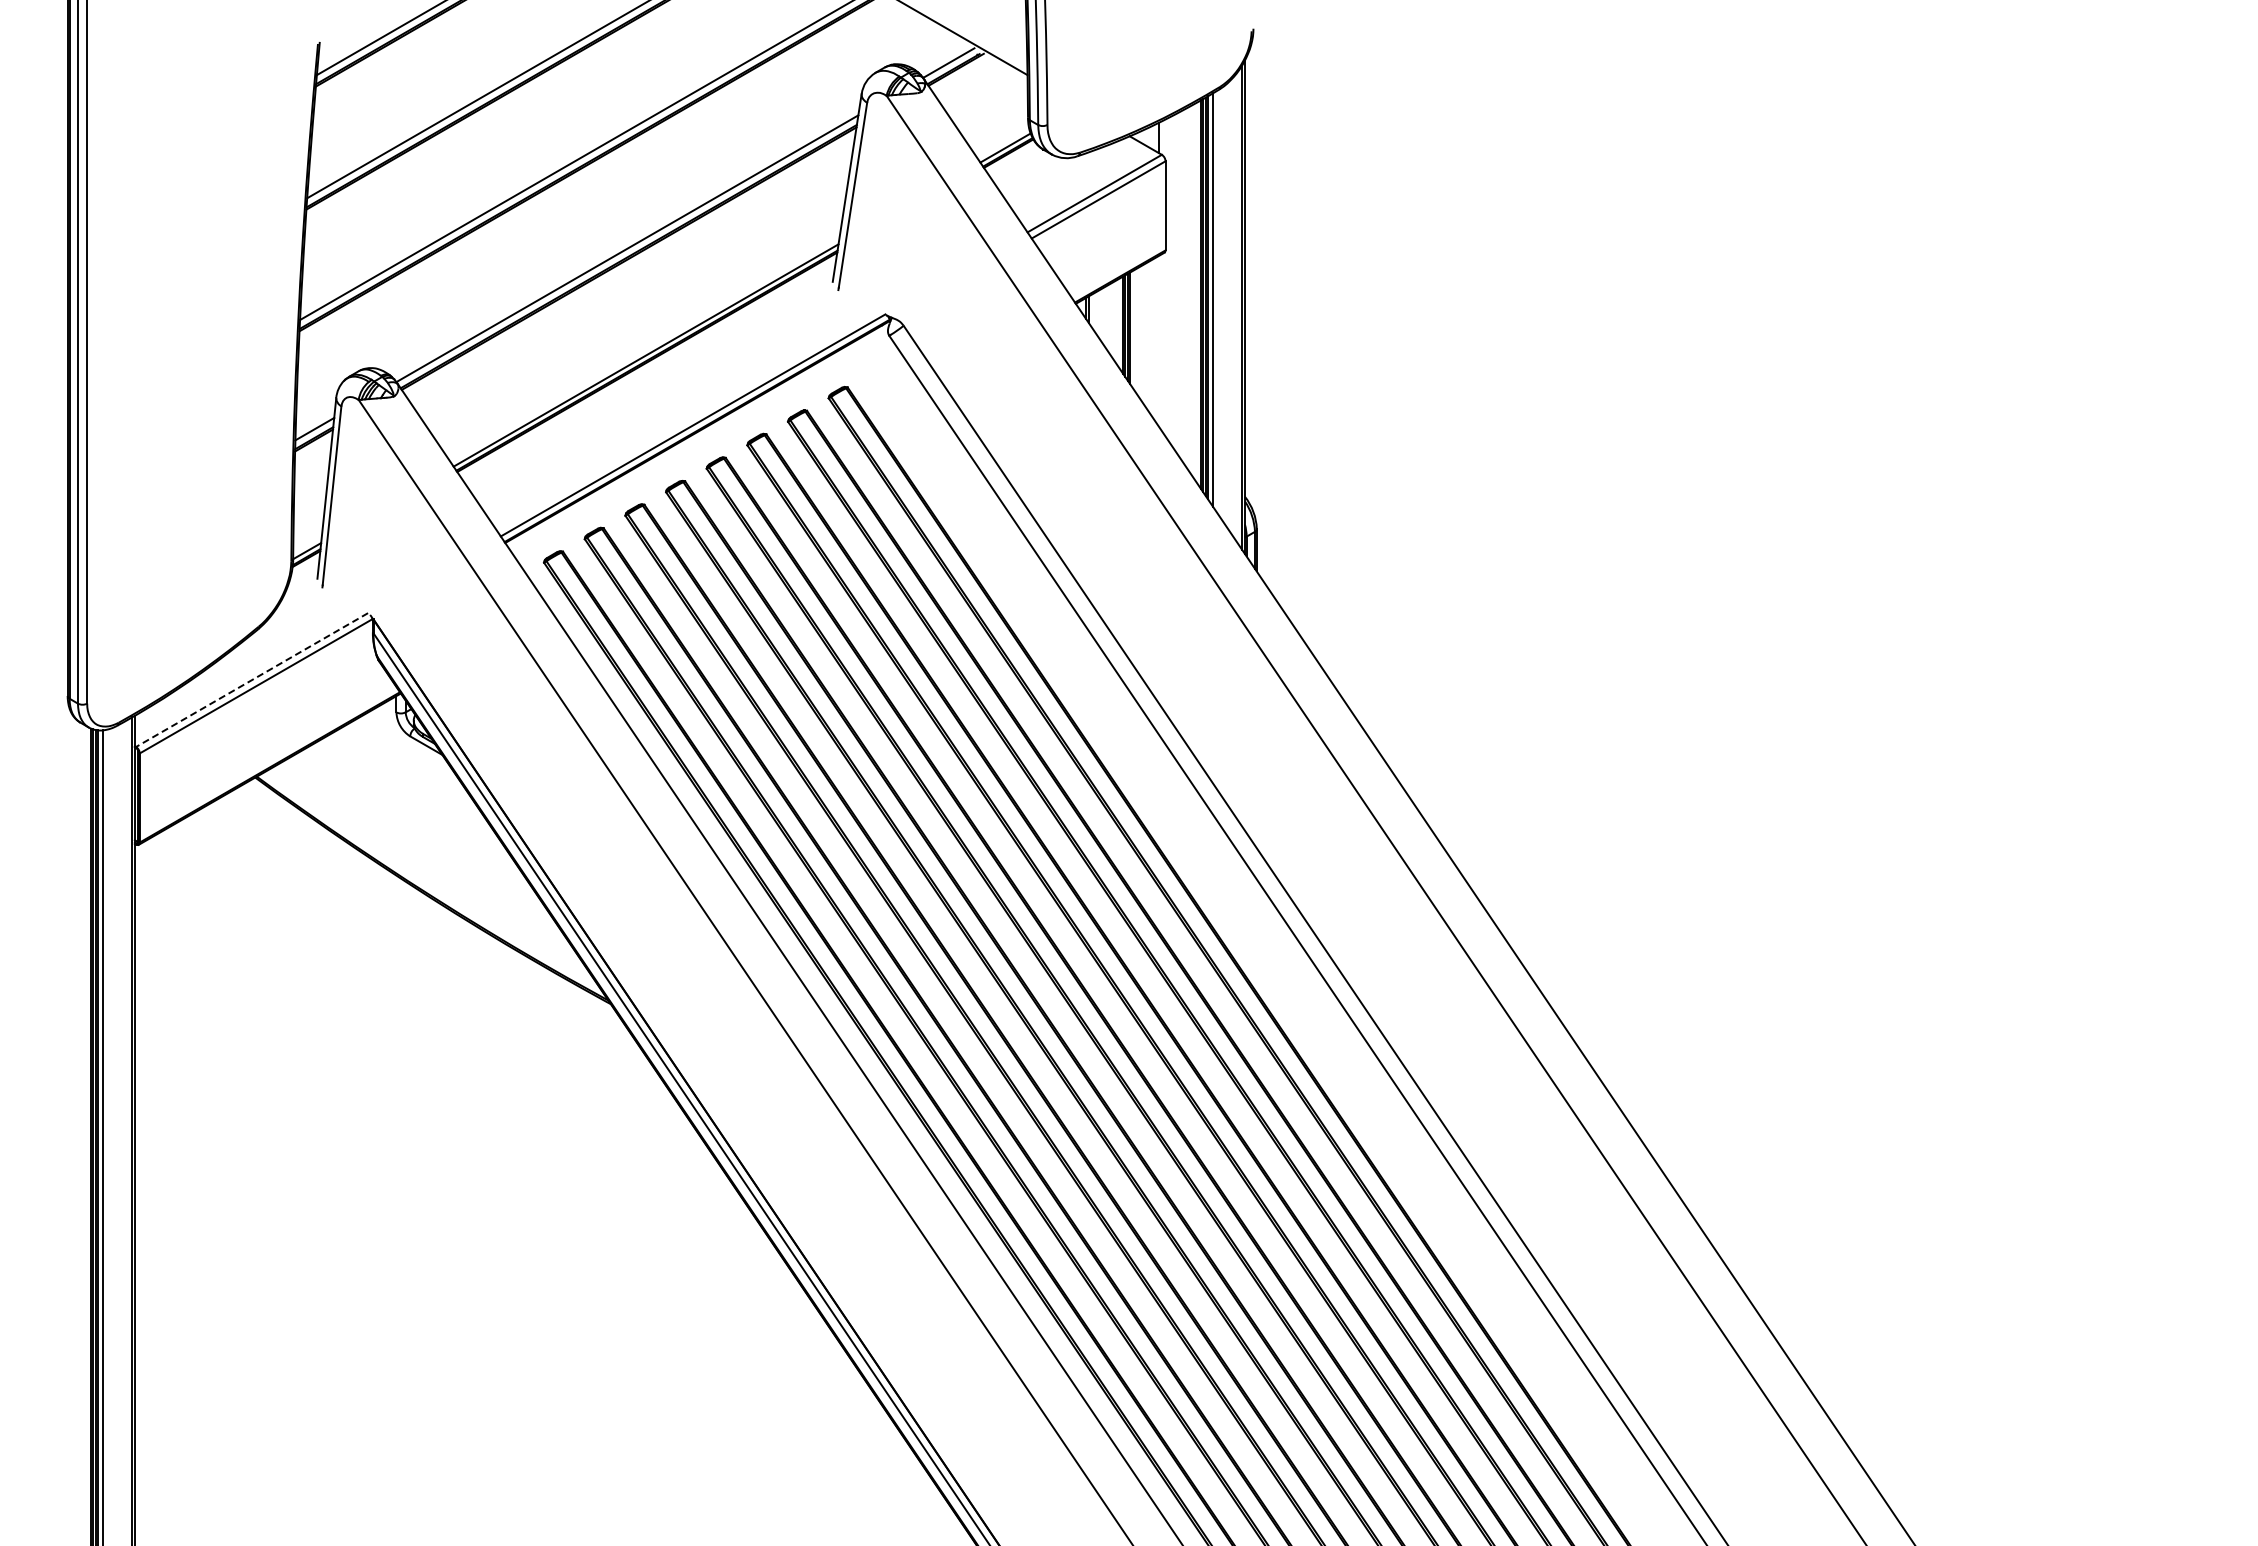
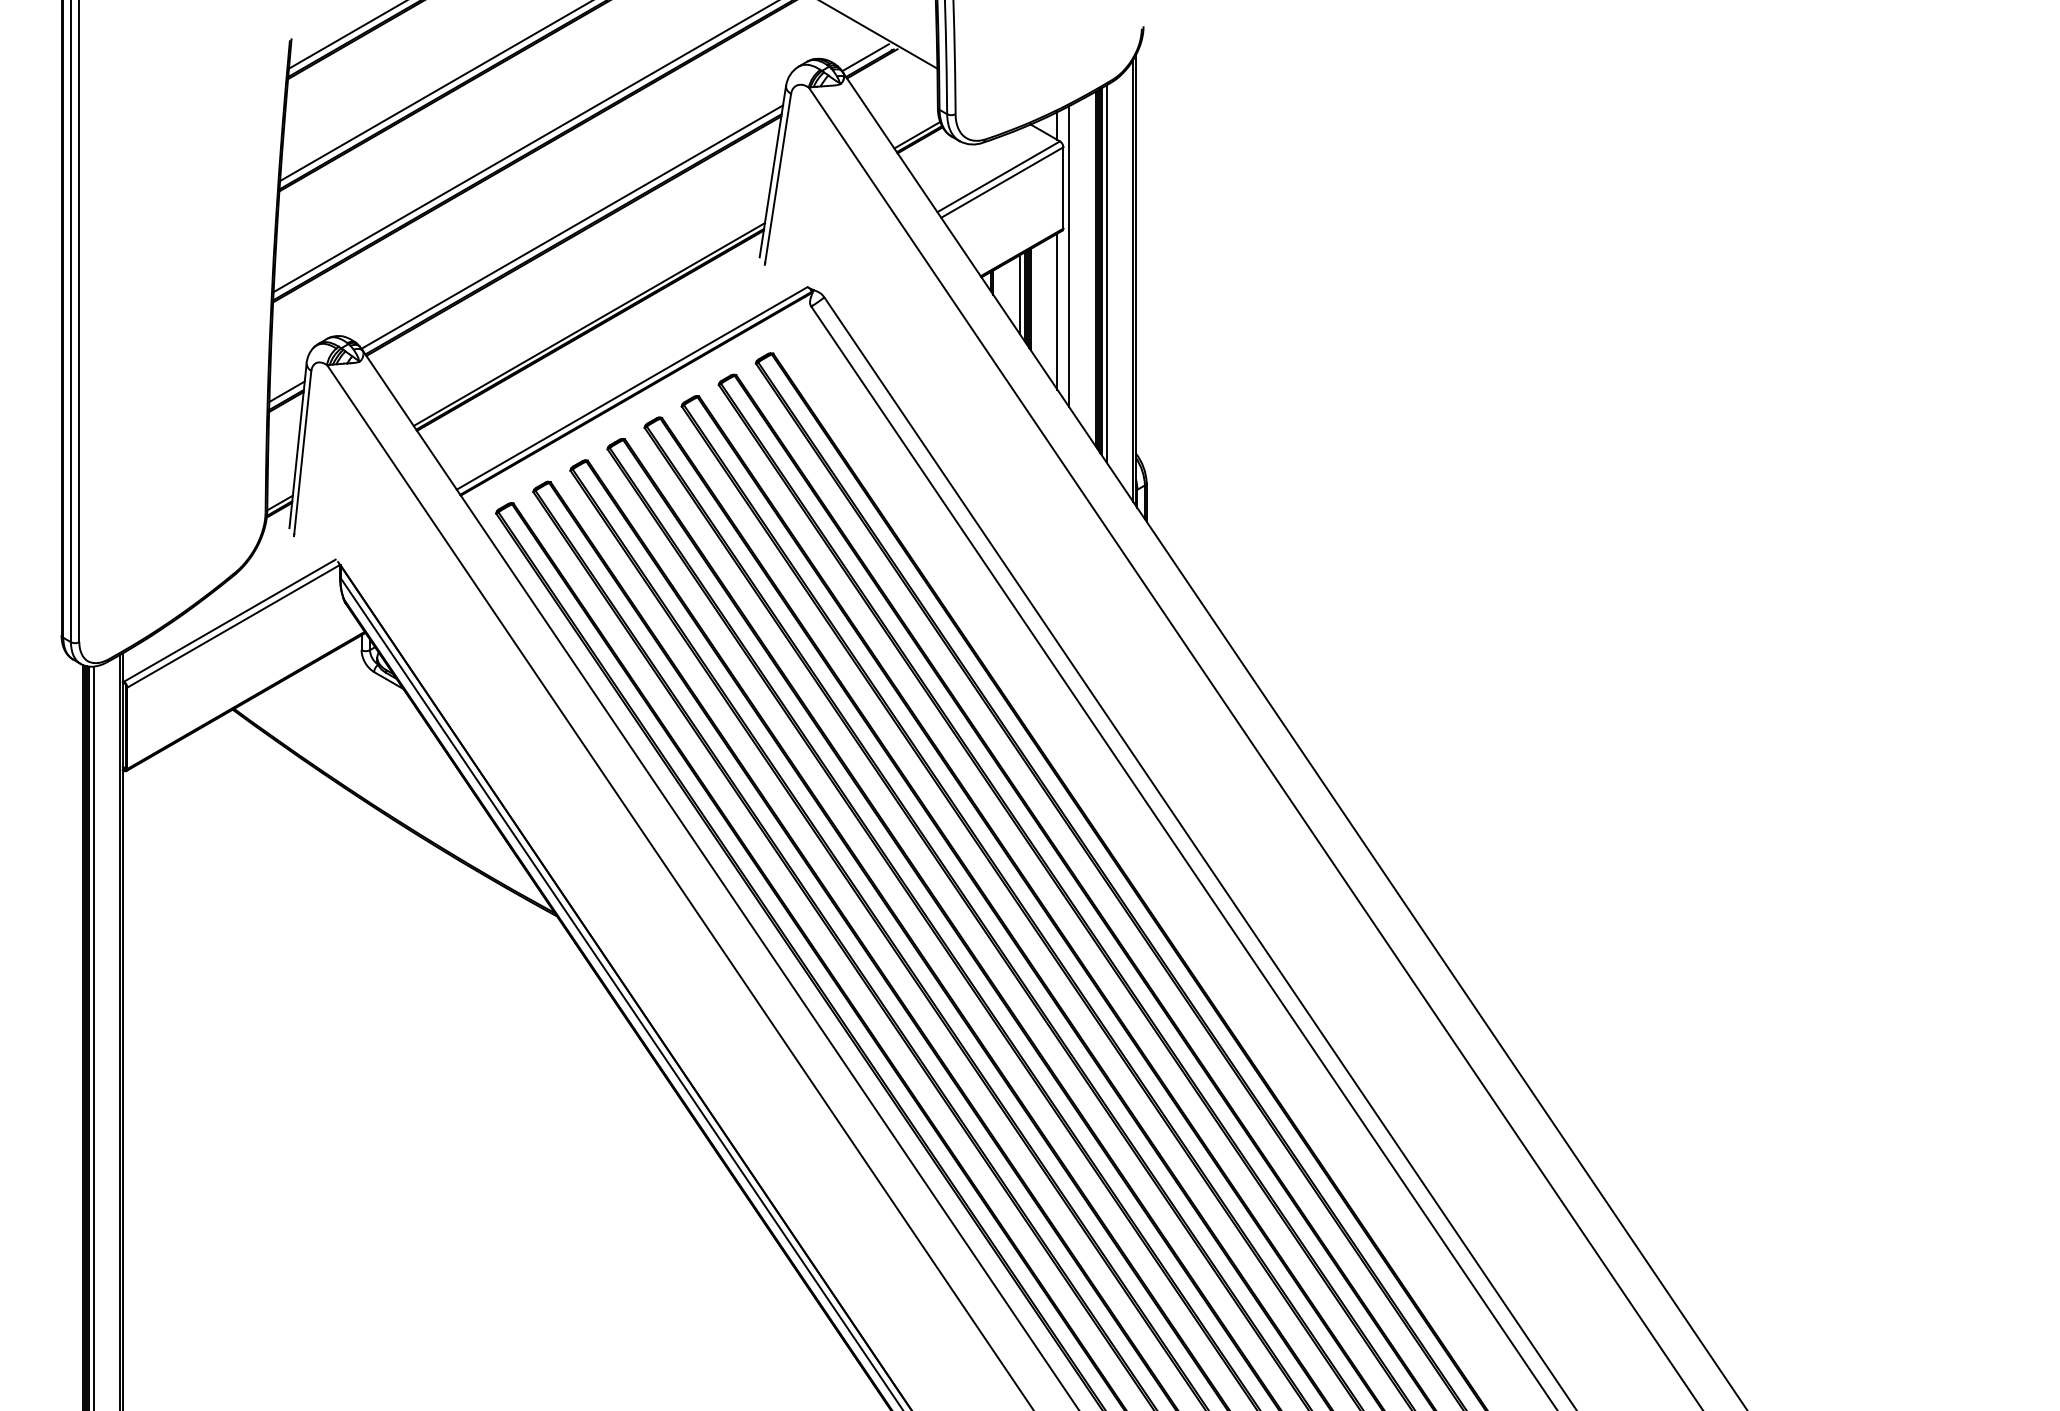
line: (1172, 281) -> (1069, 257), added
line: (1118, 322) -> (1020, 294), added
line: (1159, 340) -> (1057, 310), added
line: (252, 680) -> (230, 621), dashed -> solid

